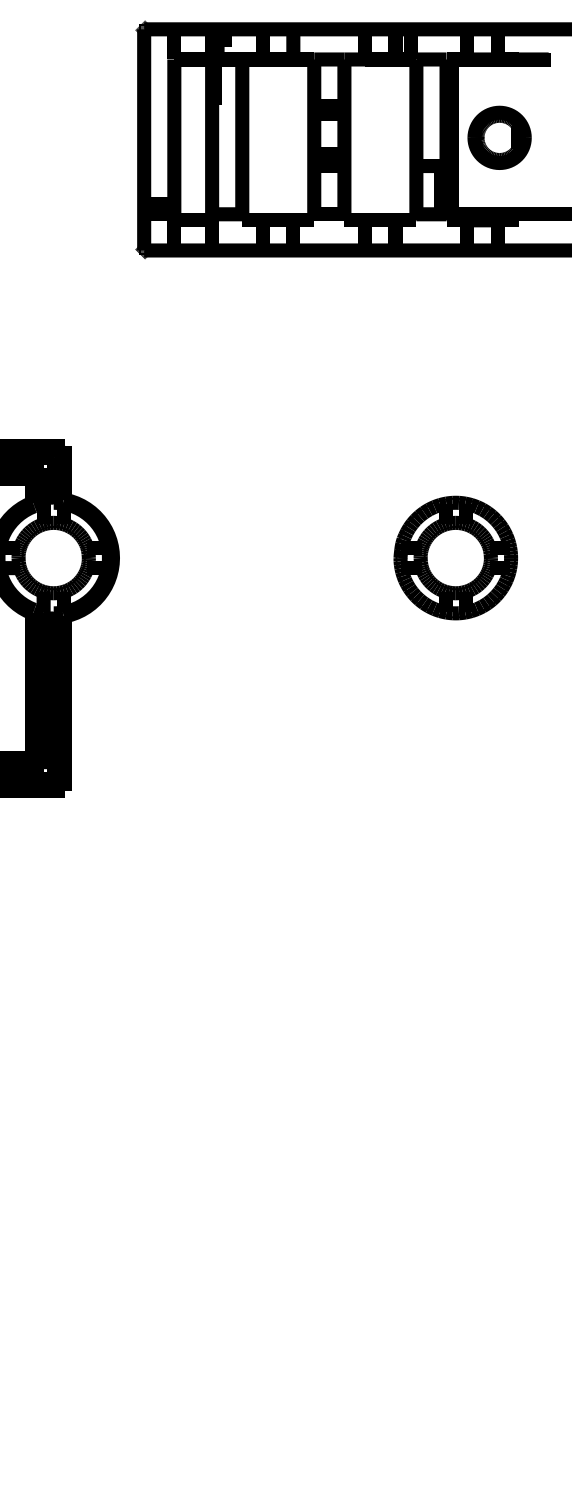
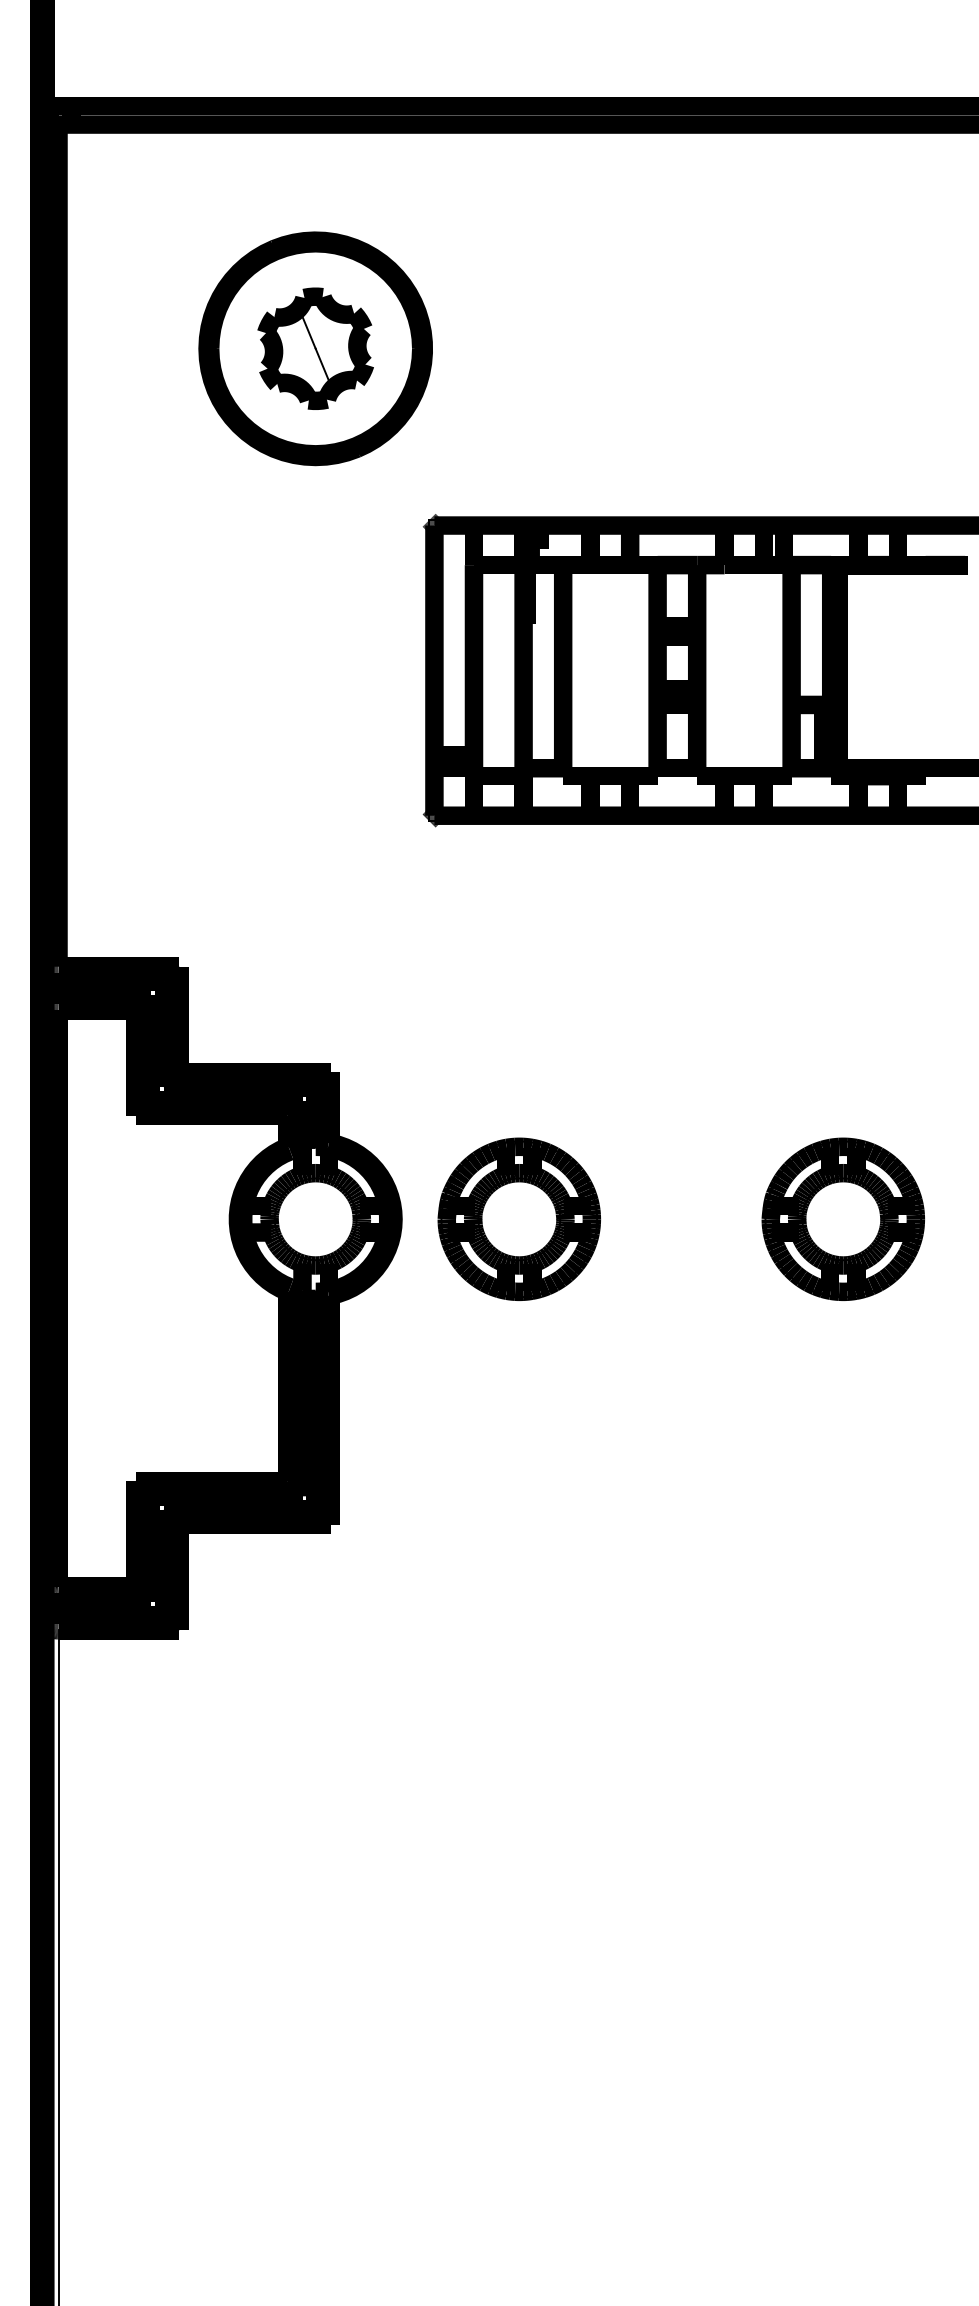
part: (499, 137) -> (900, 667), removed
part: (208, 557) -> (518, 1218), added

